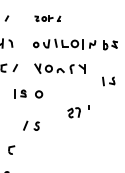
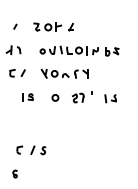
part: (47, 18) -> (53, 26), size x1.67
part: (108, 81) -> (110, 98), moved
circle: (39, 94) -> (55, 97), moved
part: (78, 112) -> (82, 97), moved
part: (31, 126) -> (38, 150), moved

